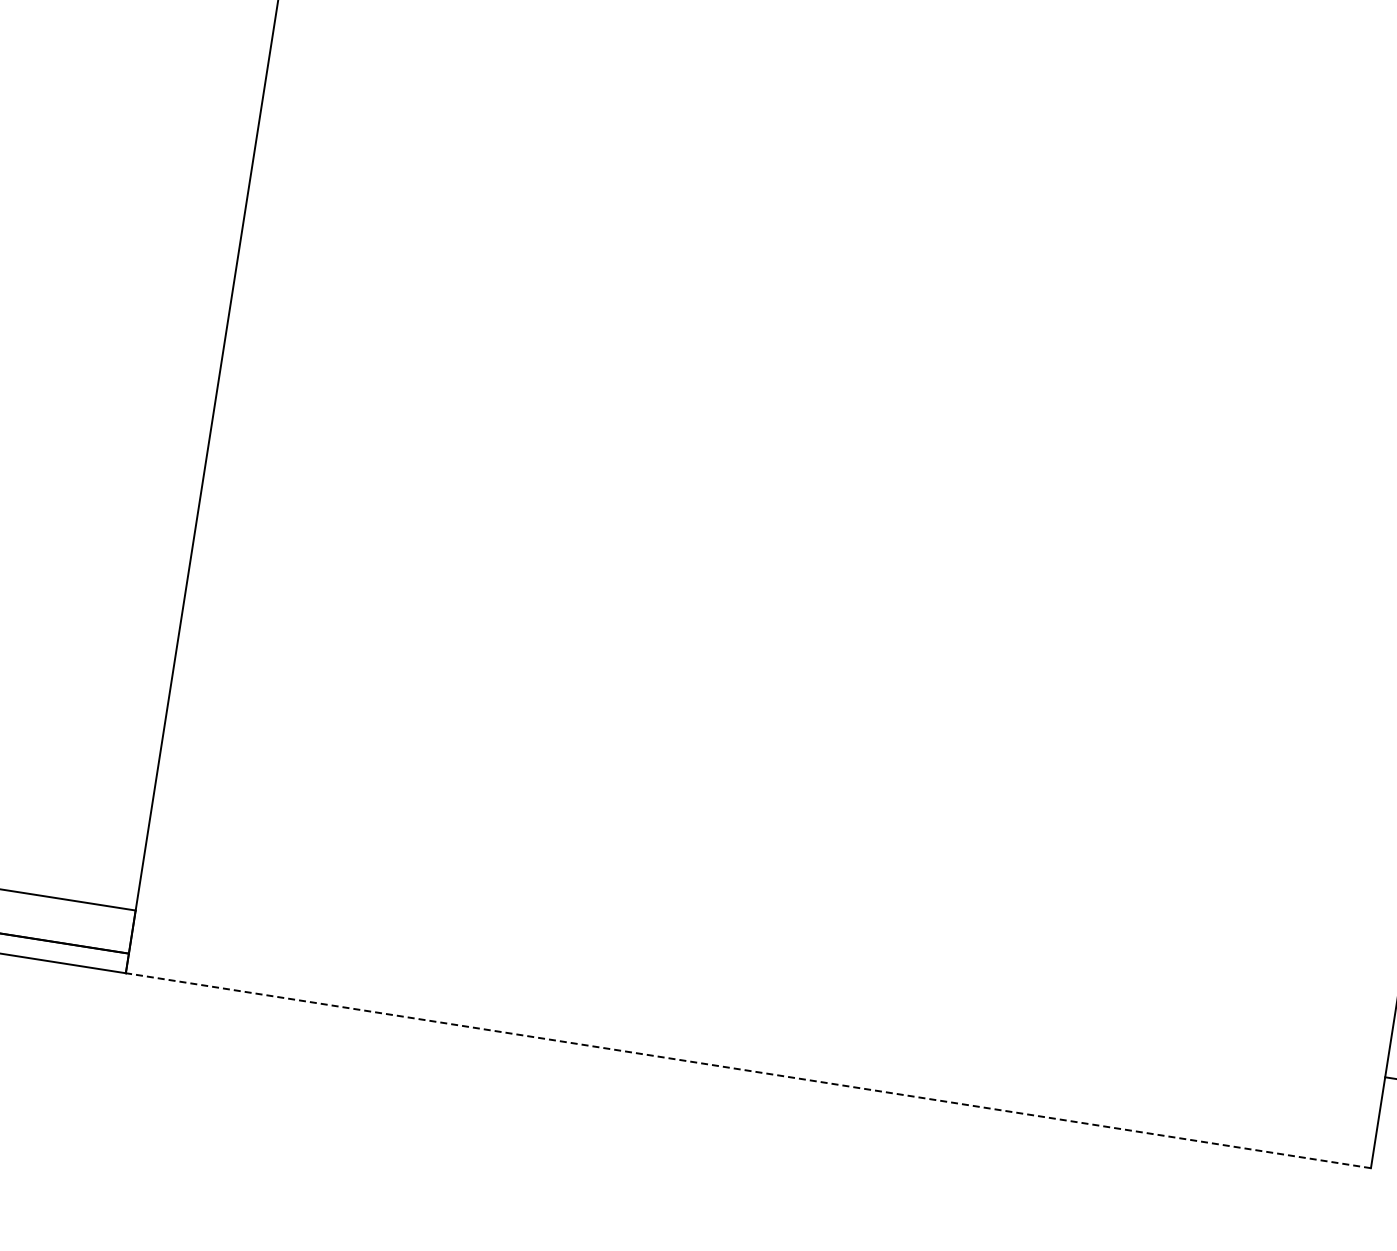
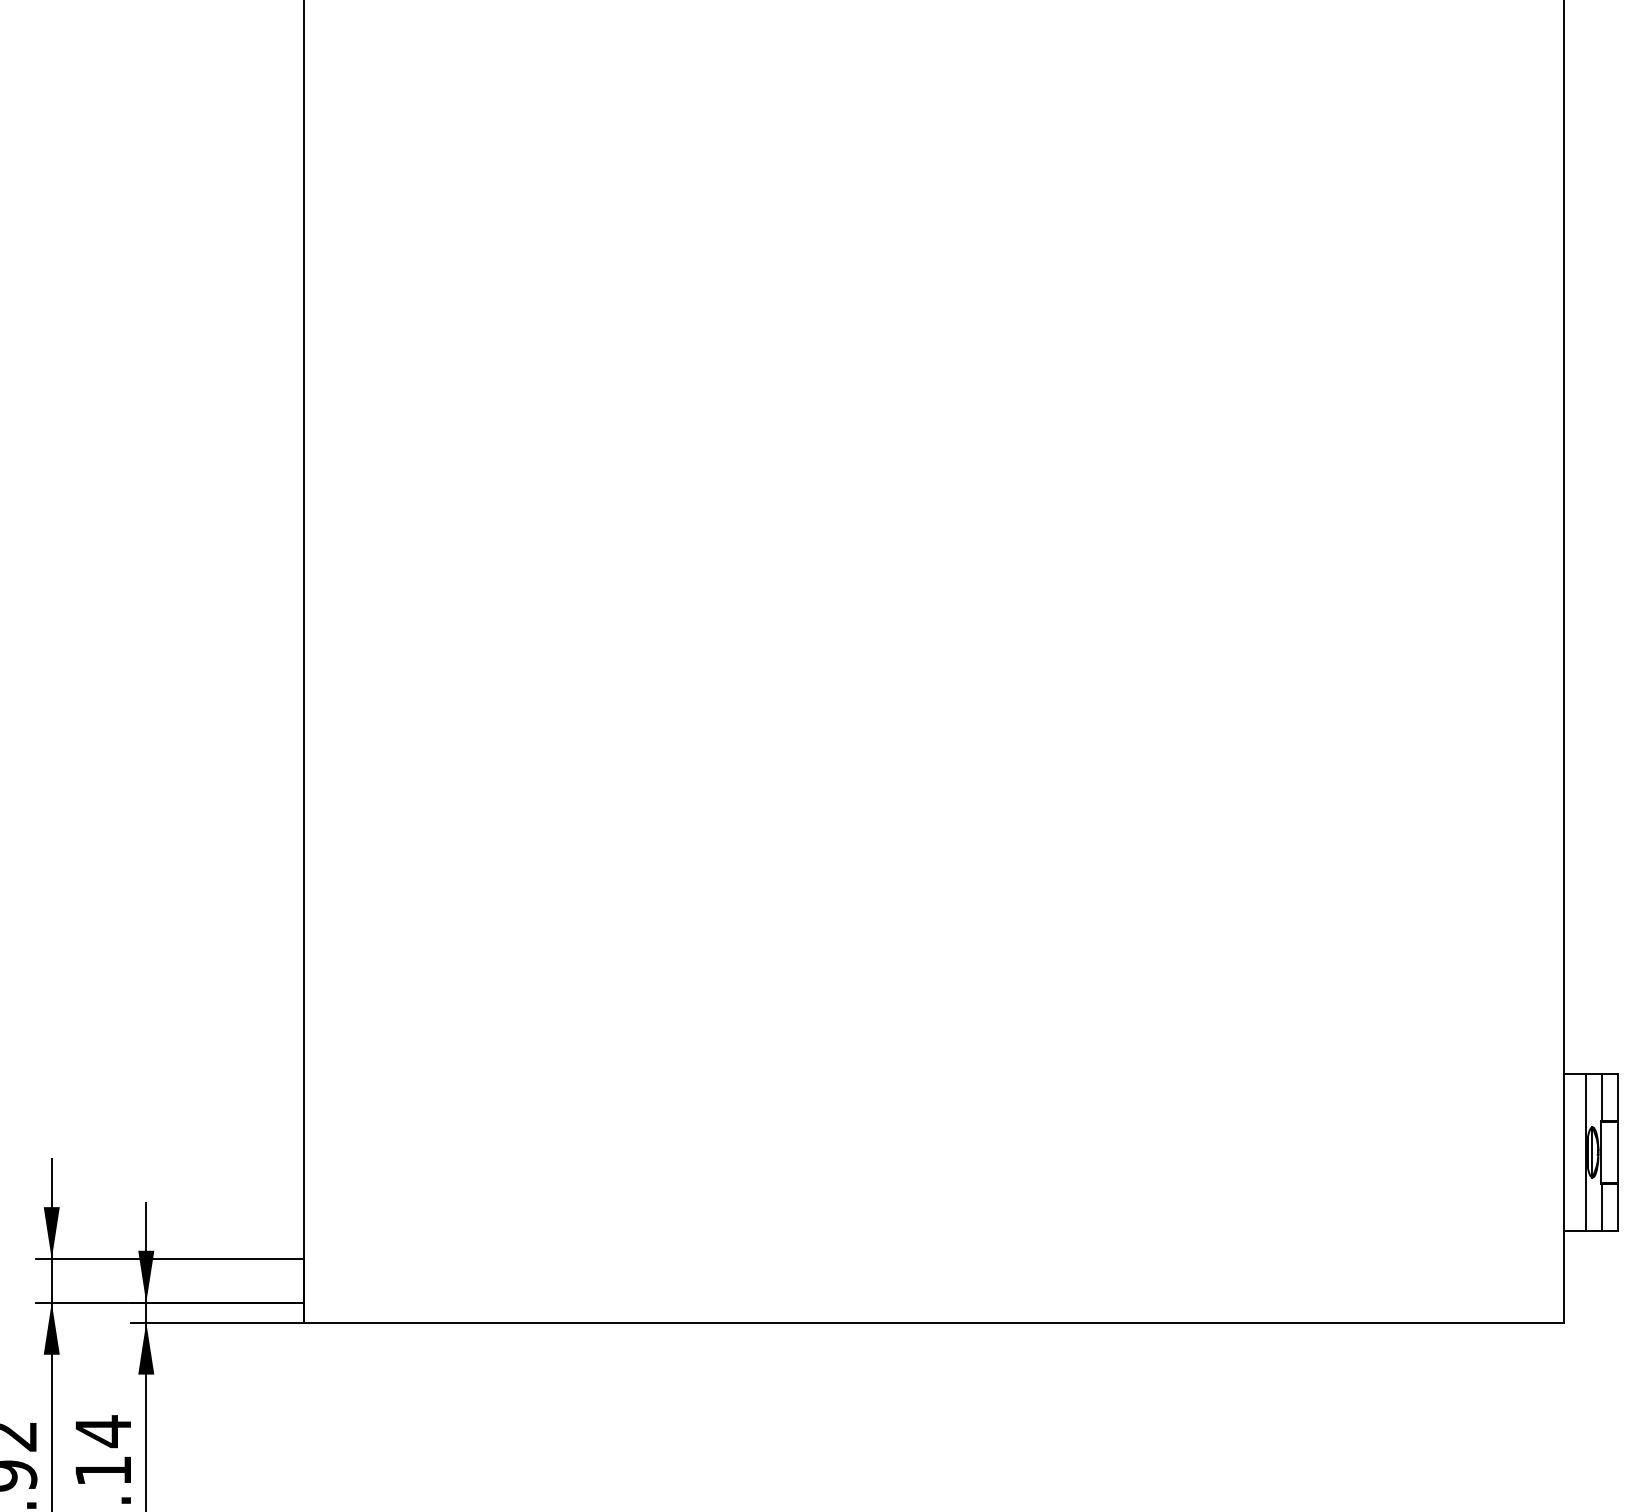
line: (747, 1070) -> (933, 1322), dashed -> solid

